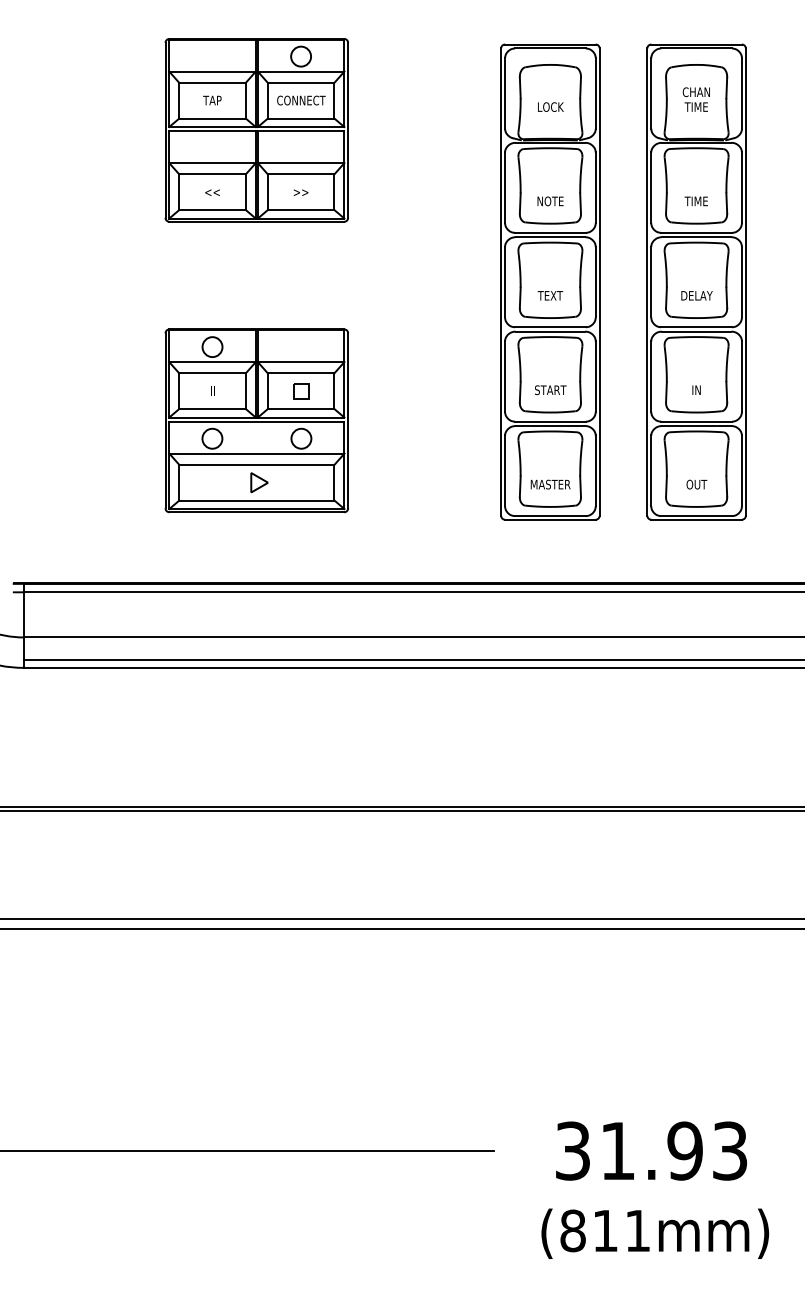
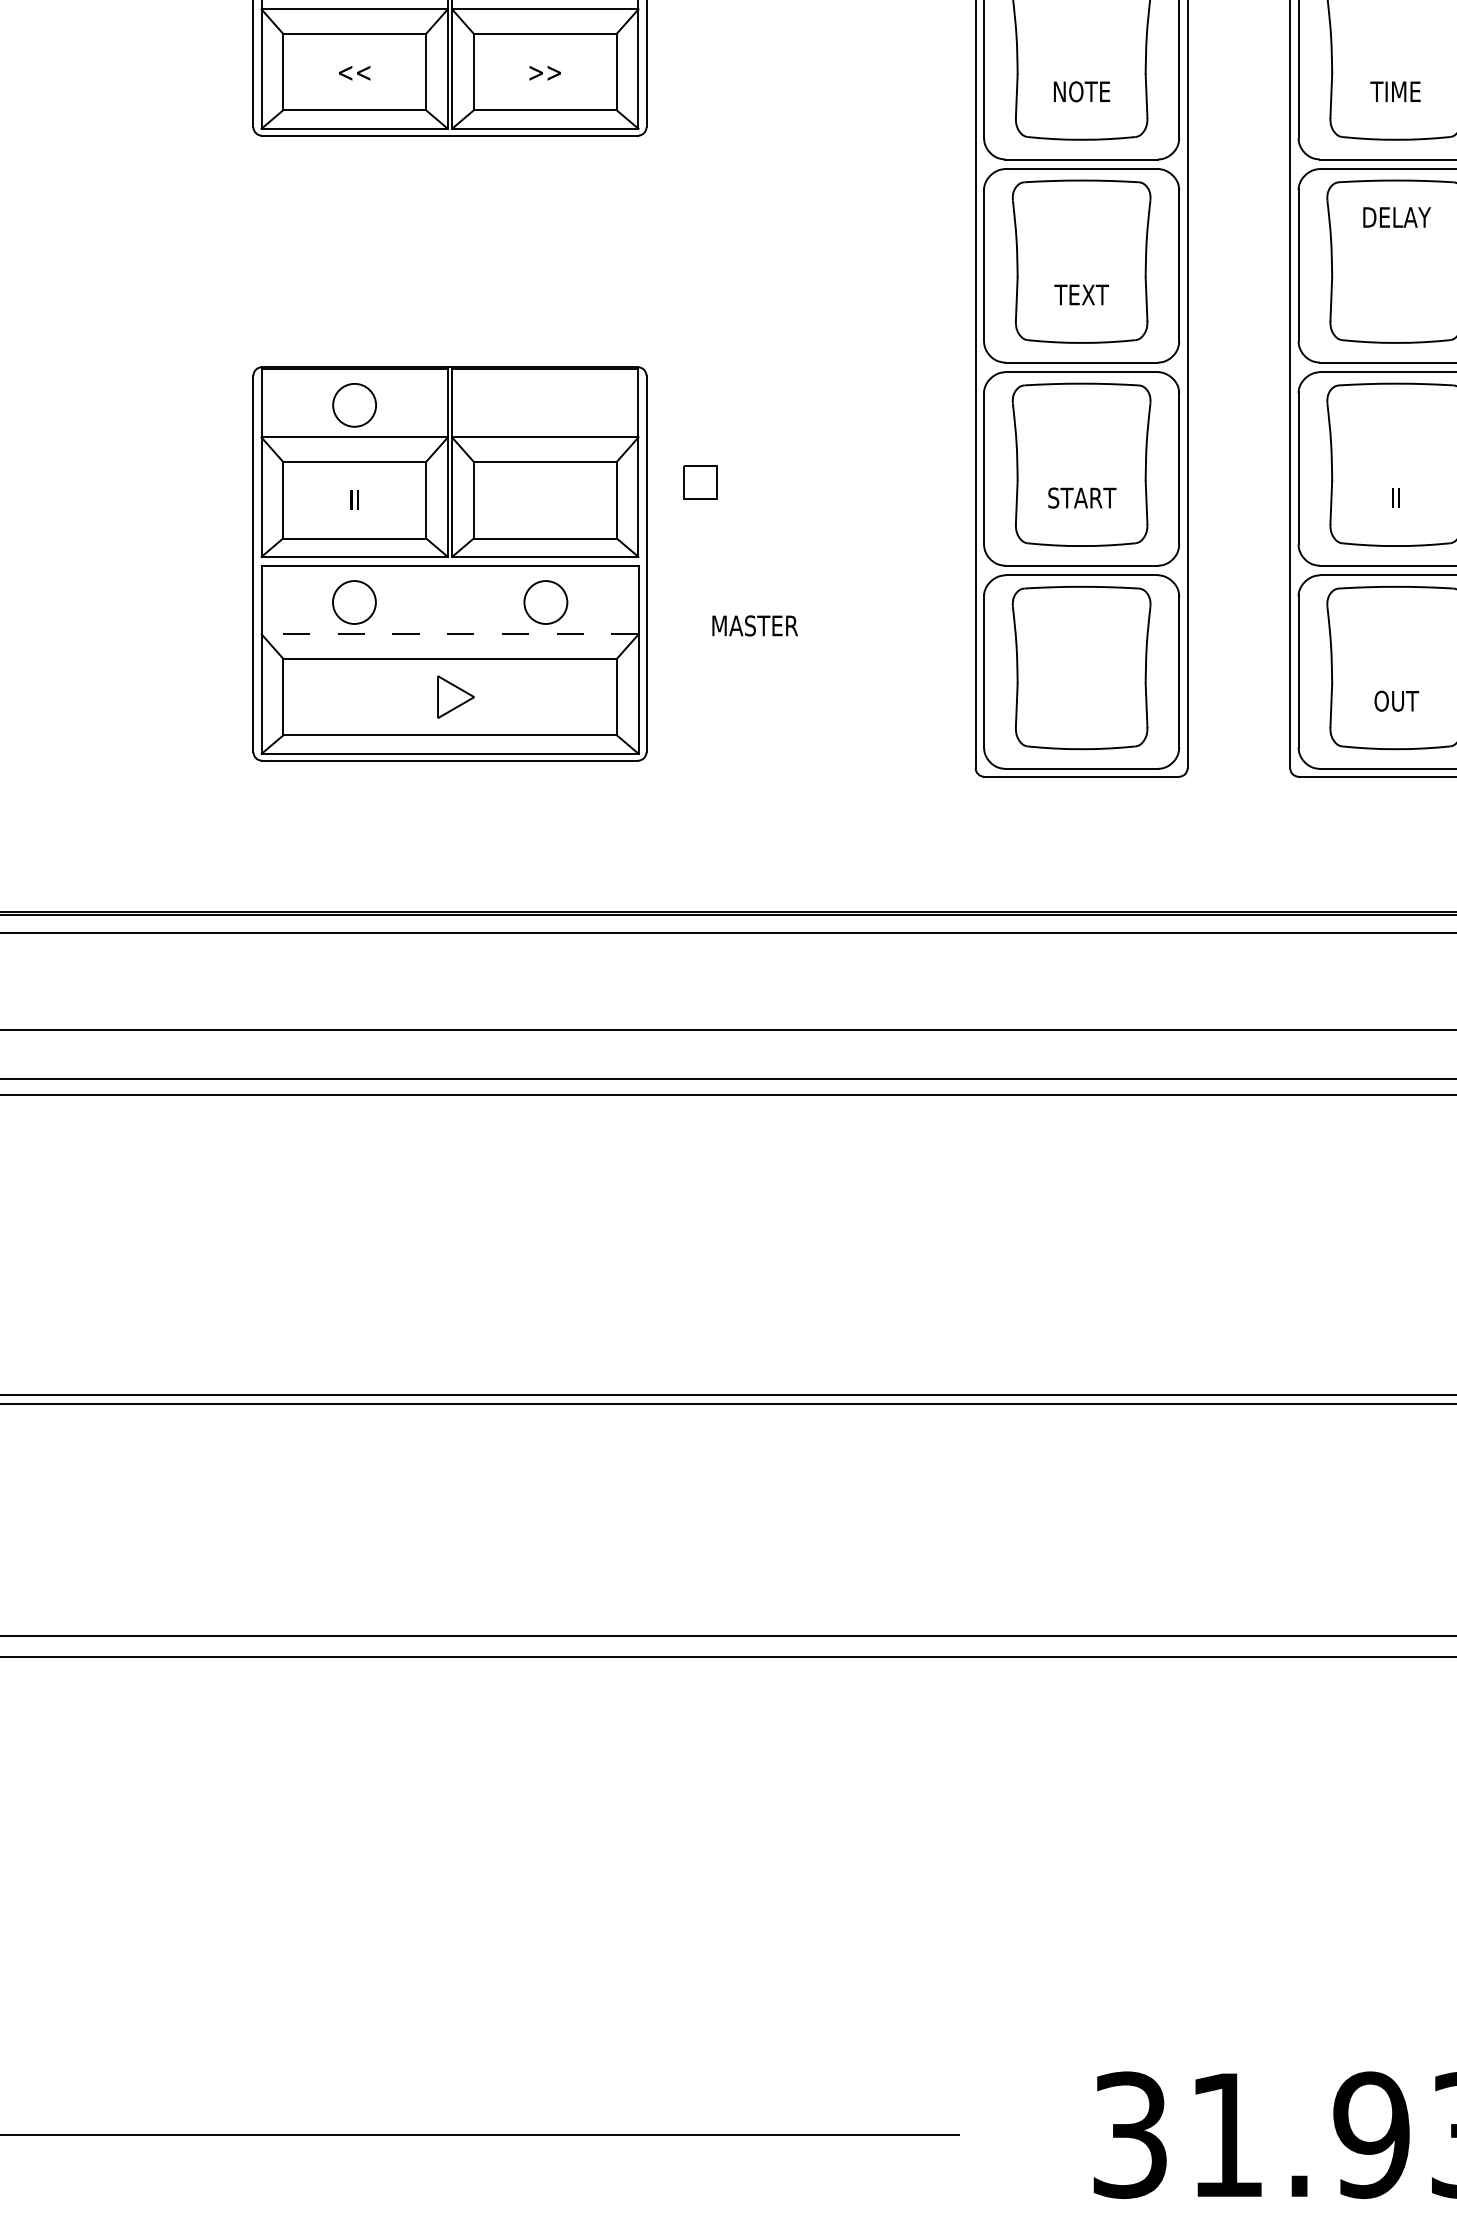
text: (696, 295) -> (1395, 216), moved
text: (696, 389) -> (1395, 496), IN -> II
part: (301, 391) -> (700, 481), moved
line: (256, 453) -> (449, 634), solid -> dashed
text: (550, 484) -> (754, 625), moved

